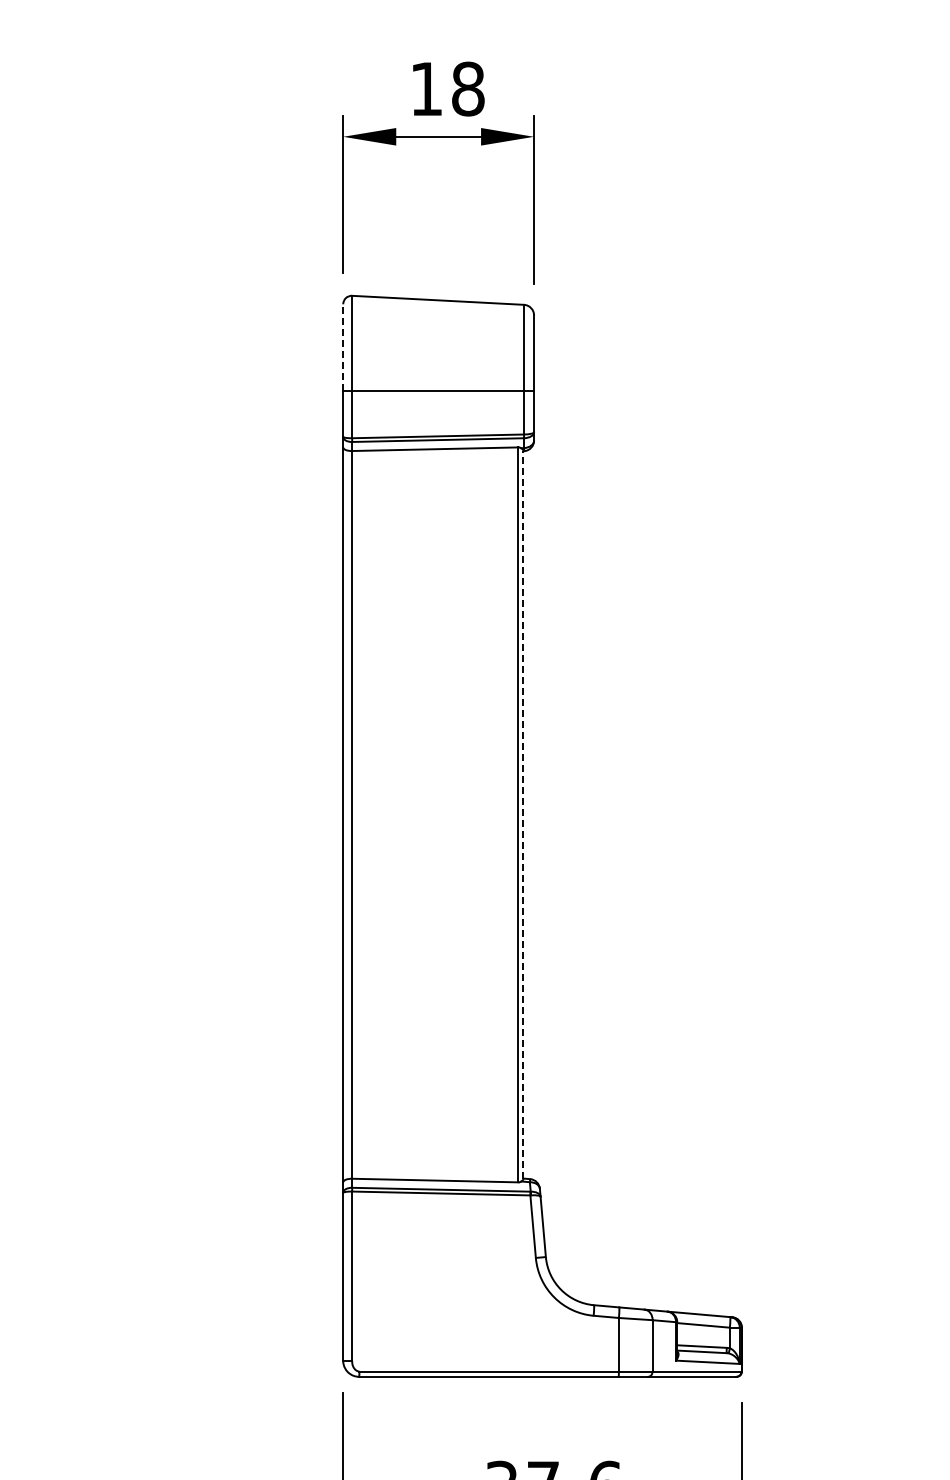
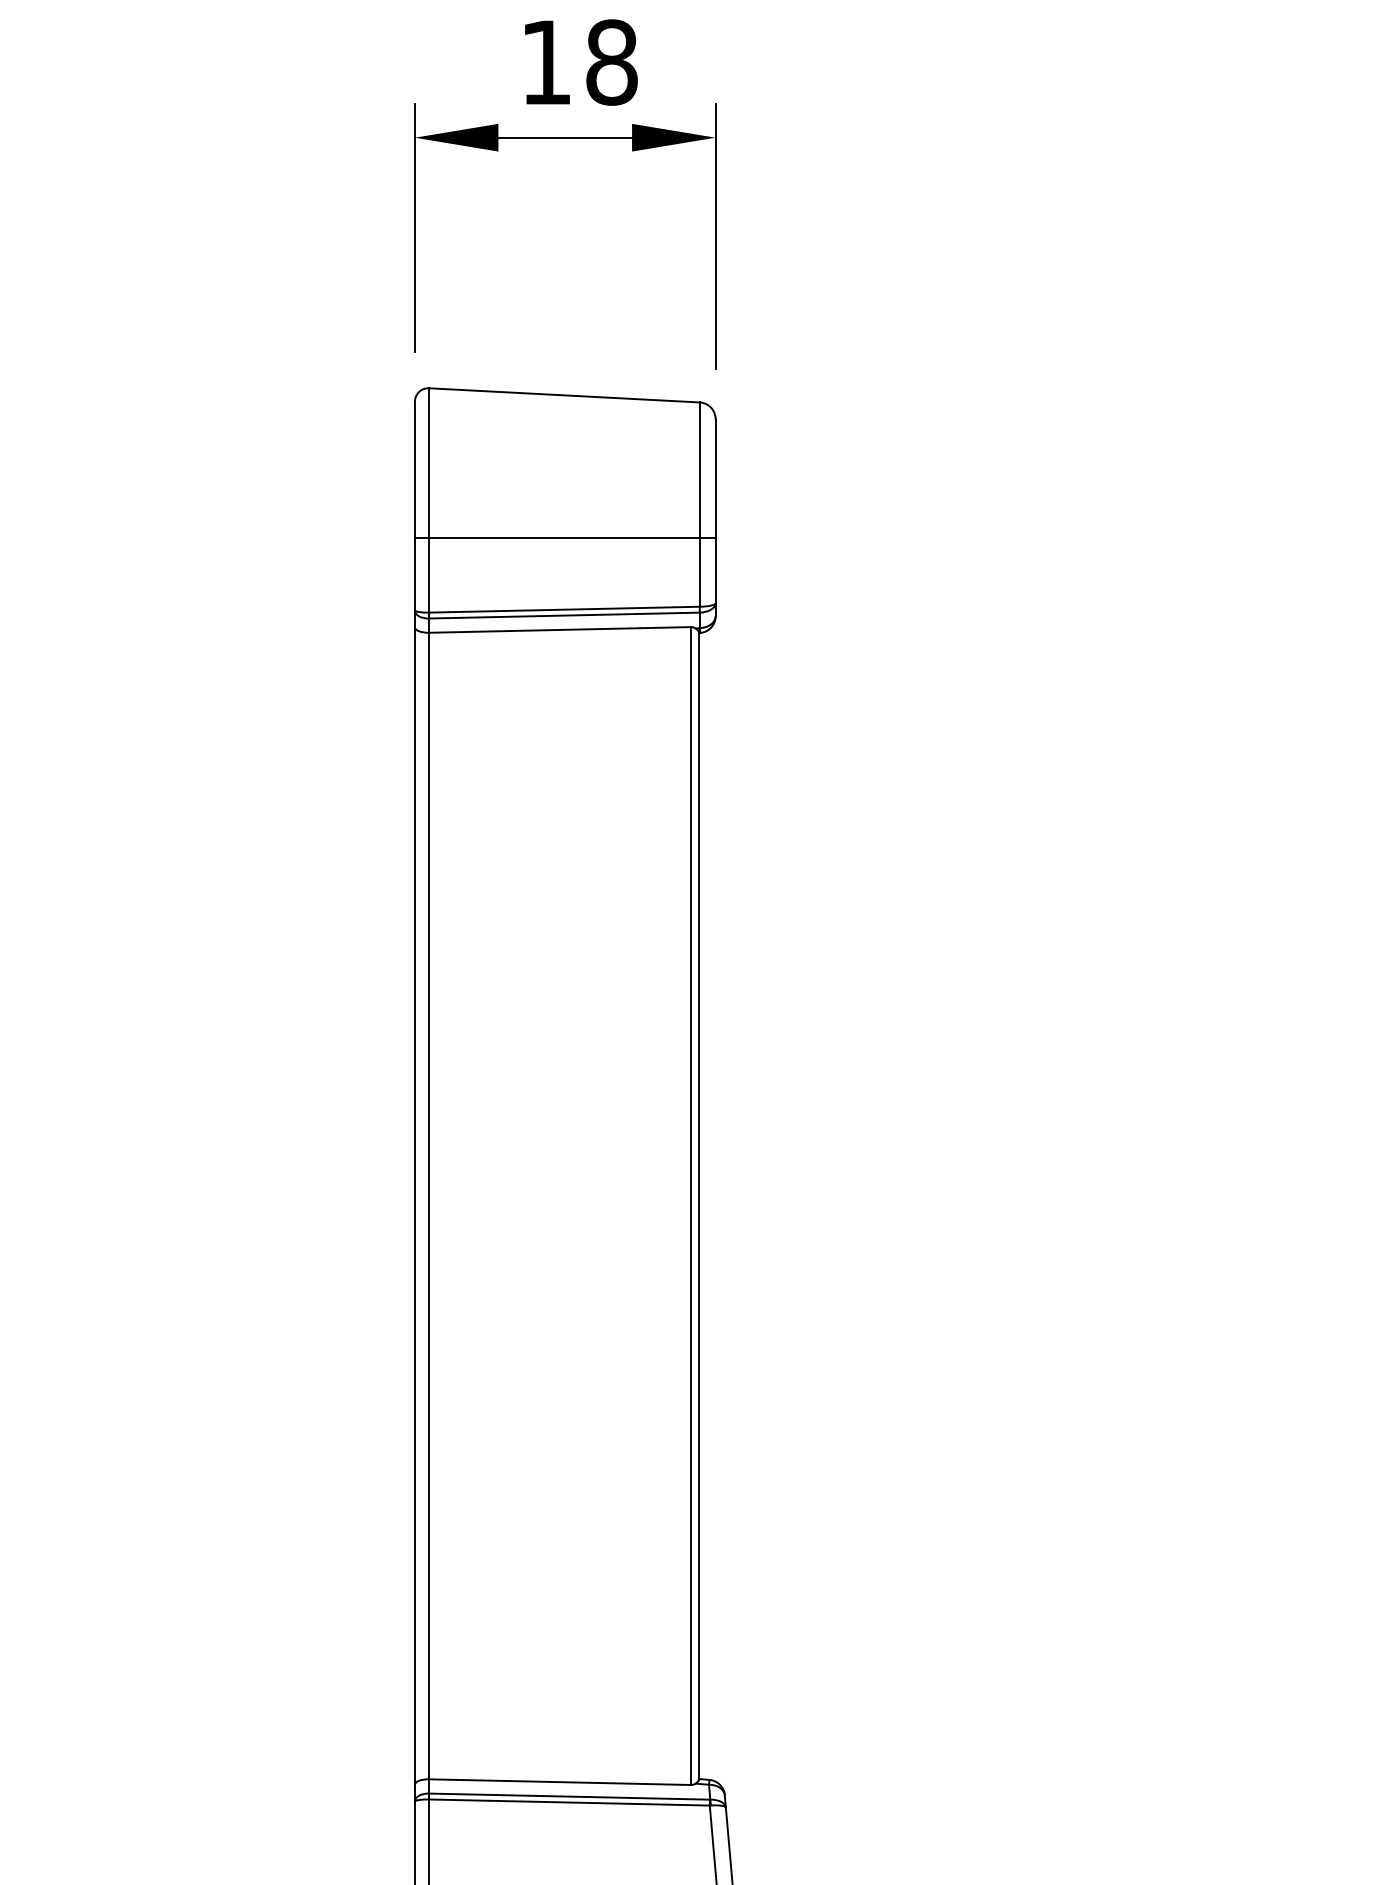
line: (343, 347) -> (415, 469), dashed -> solid
line: (523, 814) -> (698, 1205), dashed -> solid

